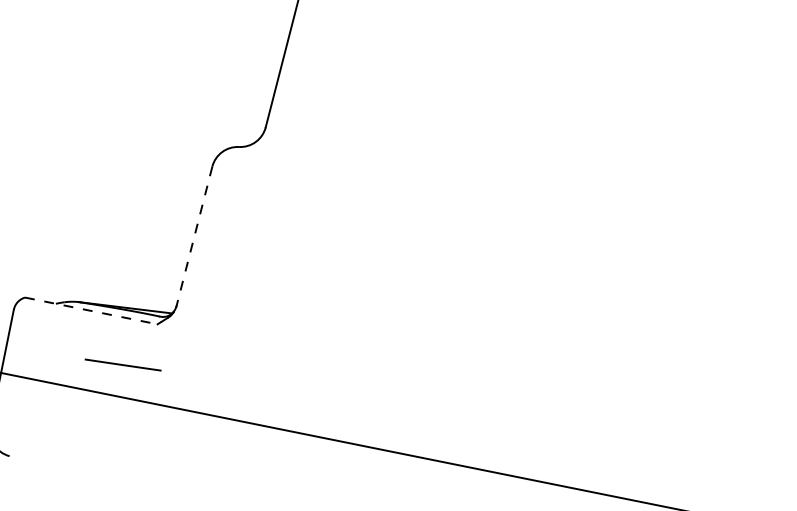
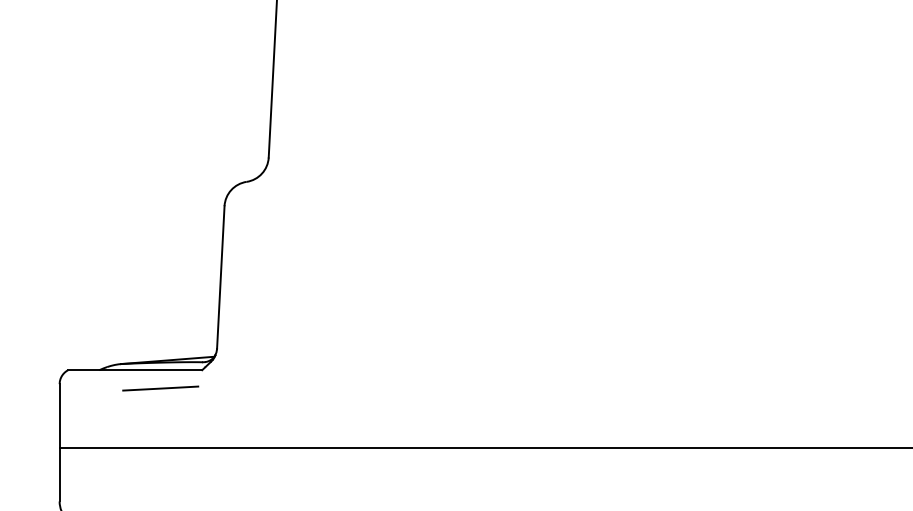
line: (194, 236) -> (220, 277), dashed -> solid
line: (91, 311) -> (135, 370), dashed -> solid
line: (122, 364) -> (160, 388), moved

